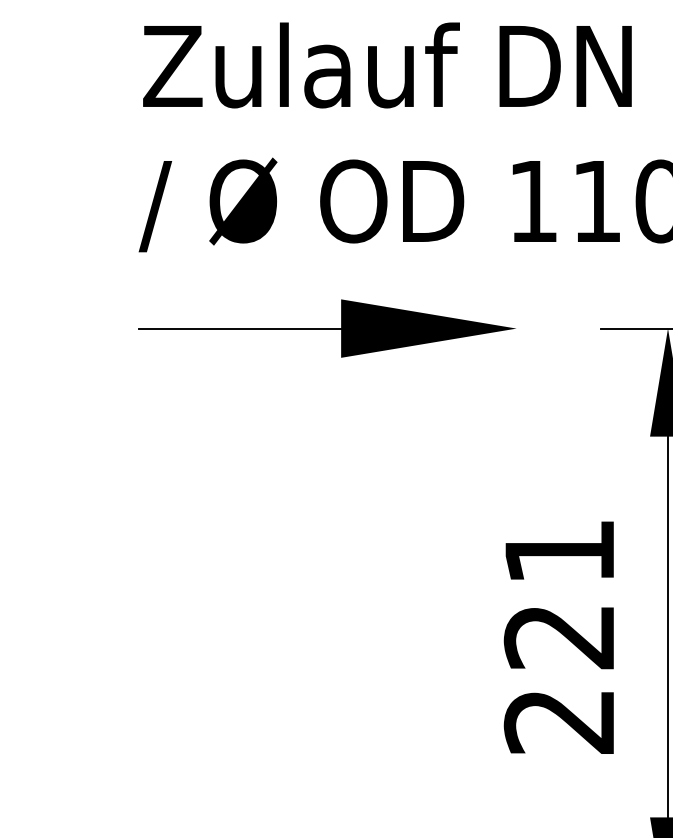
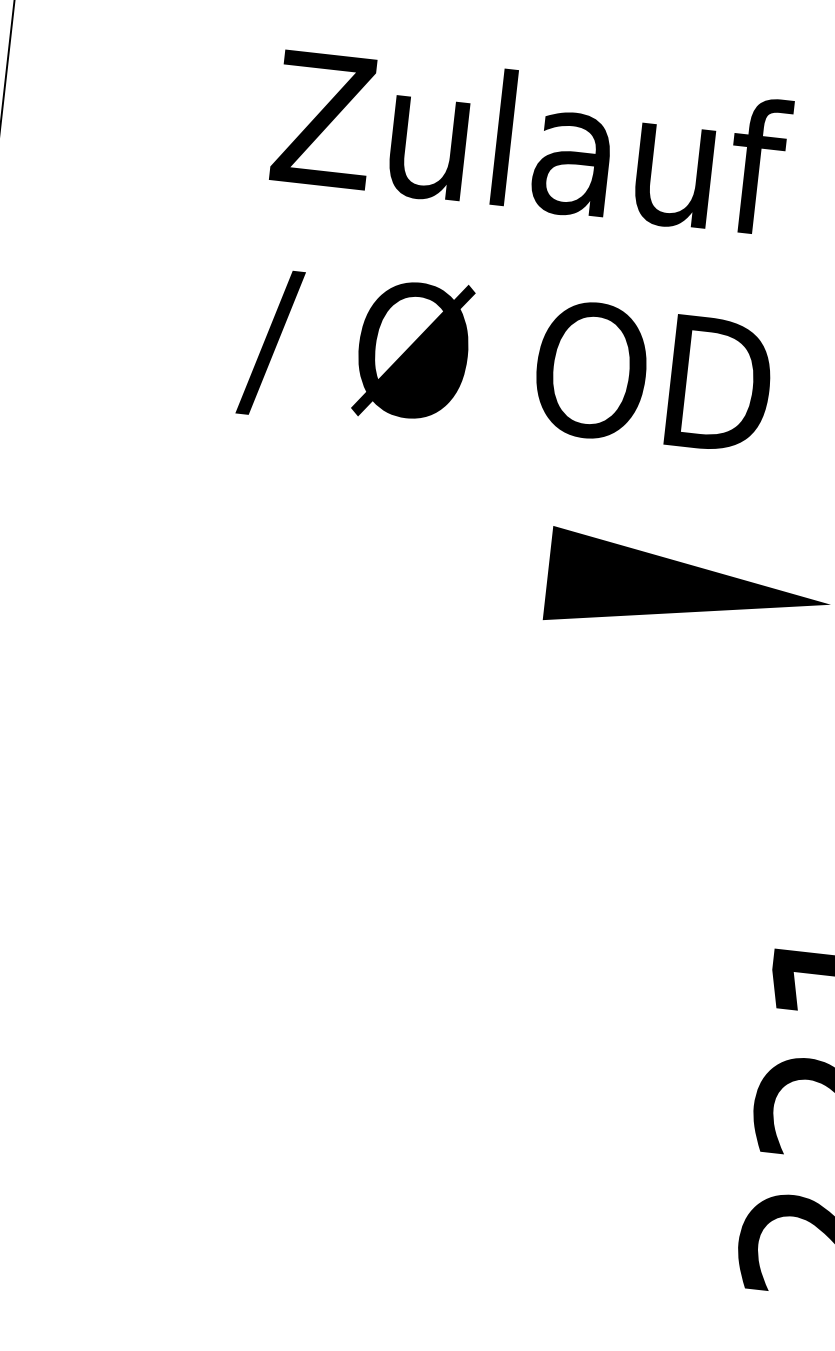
line: (239, 328) -> (384, 554), removed

